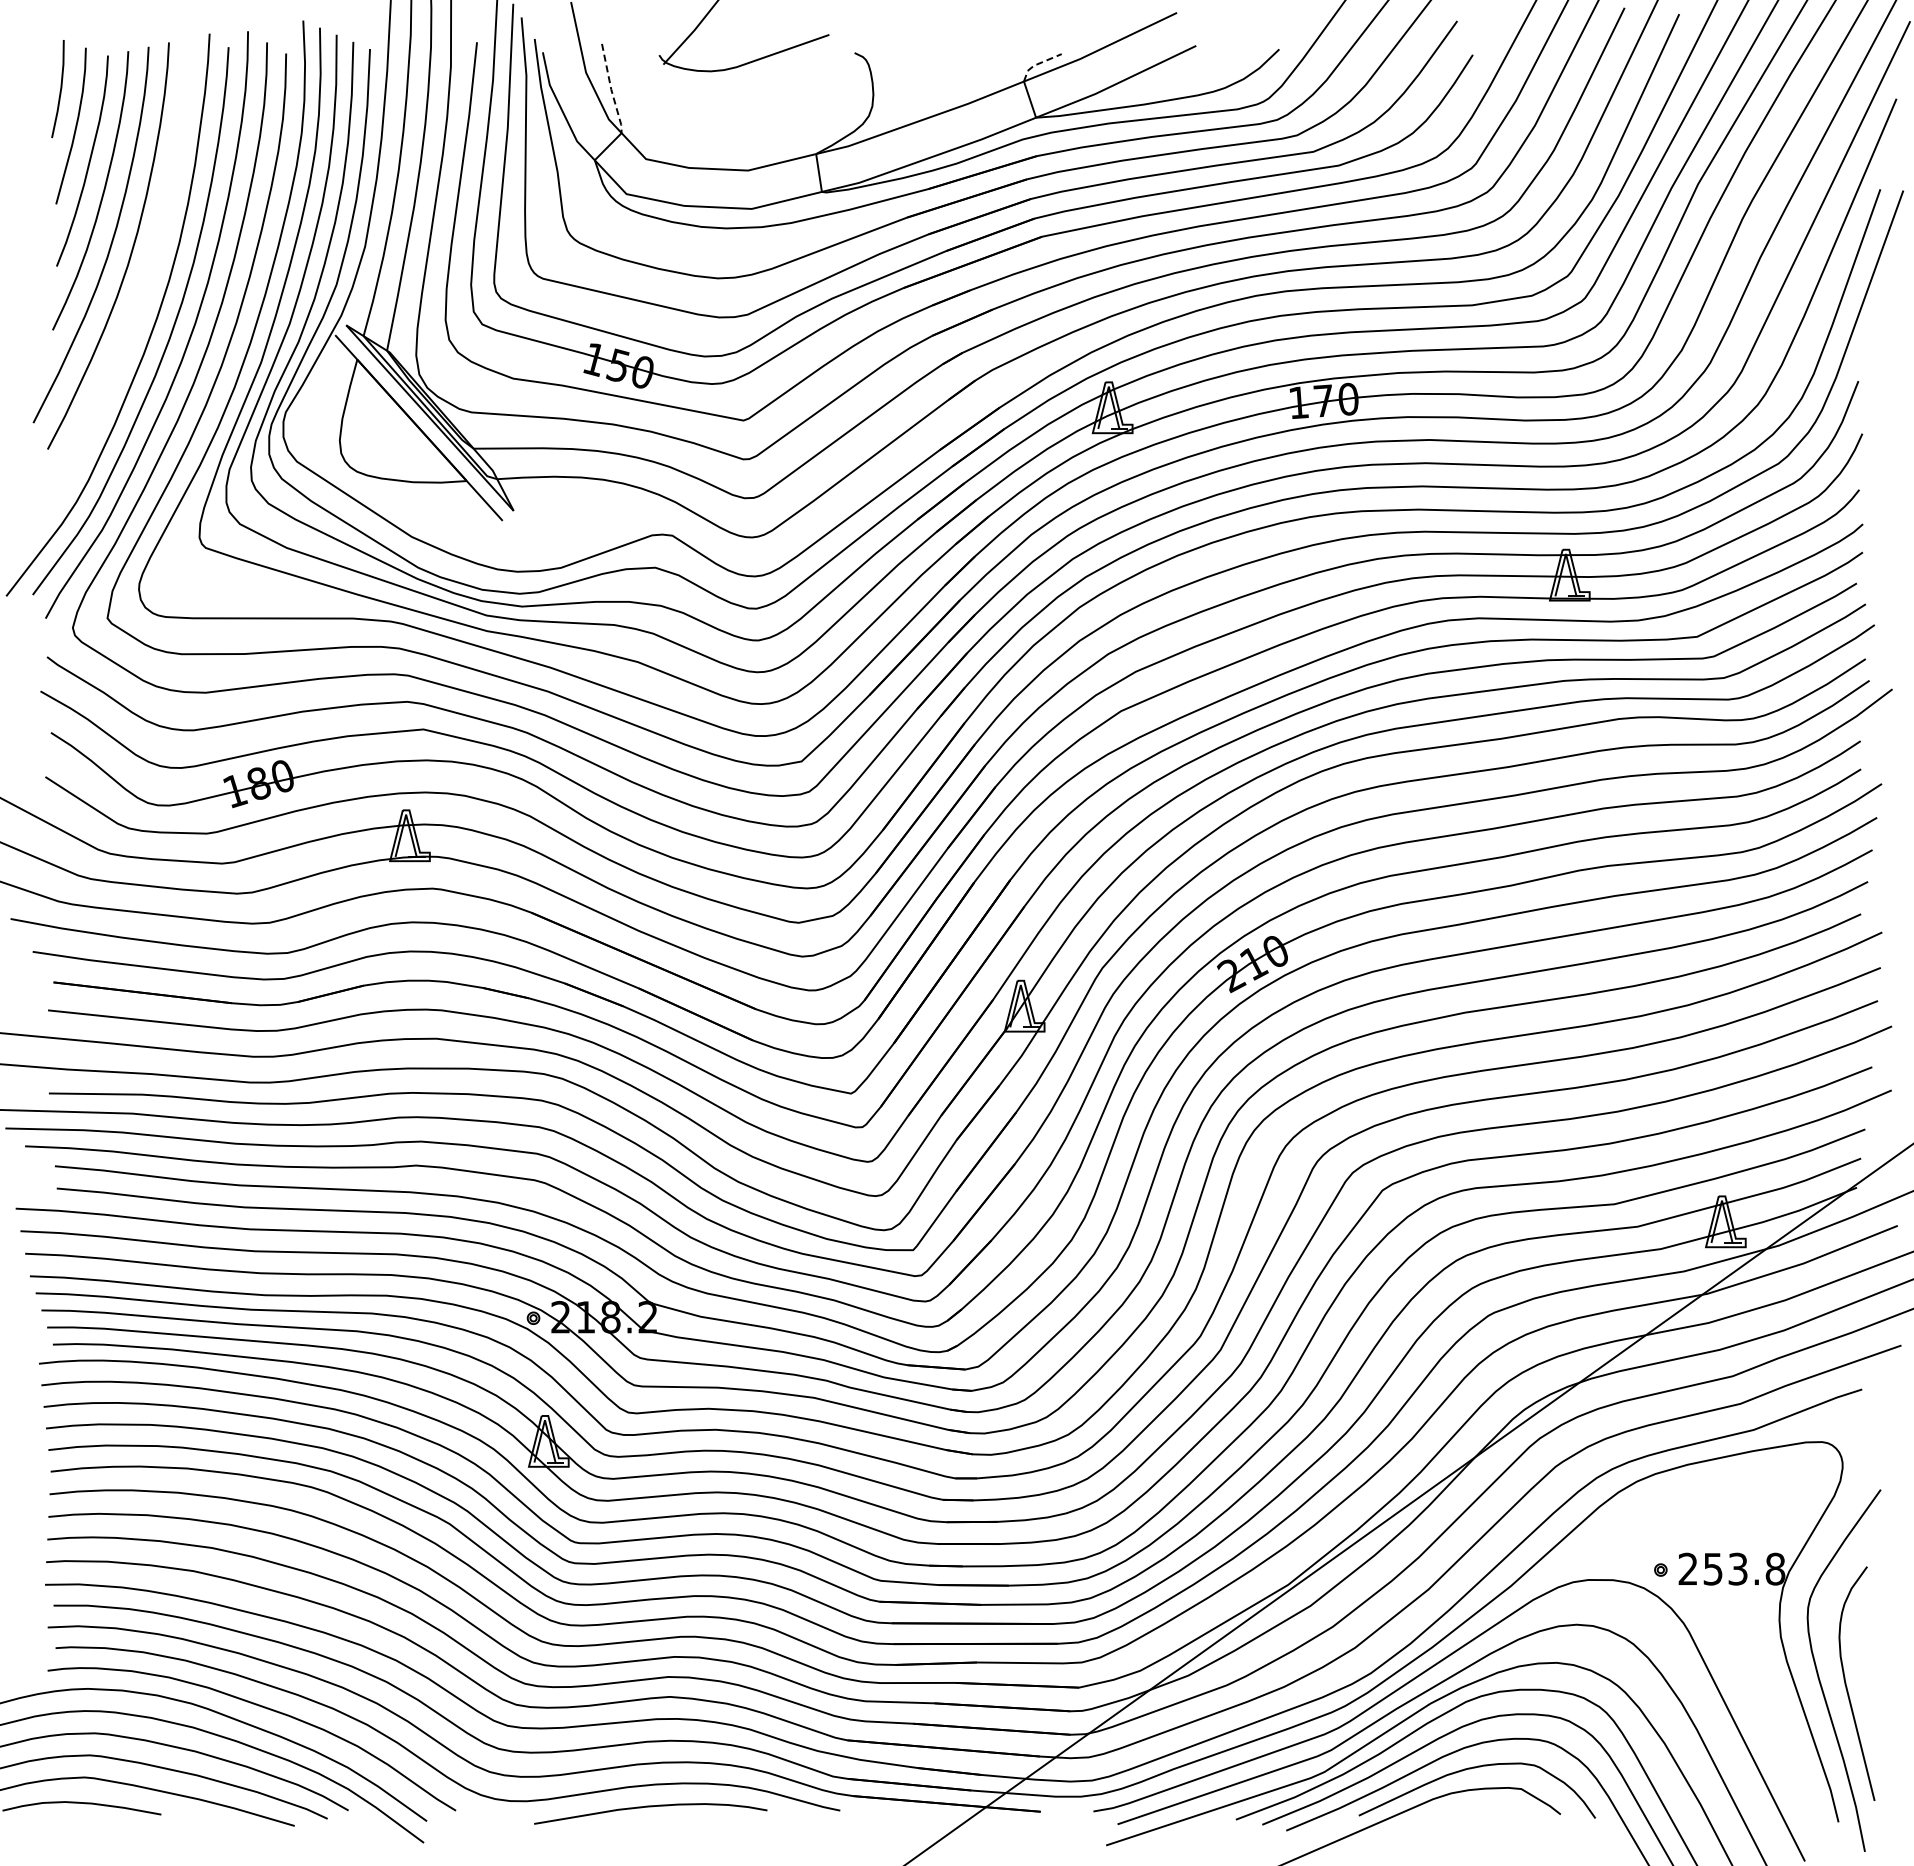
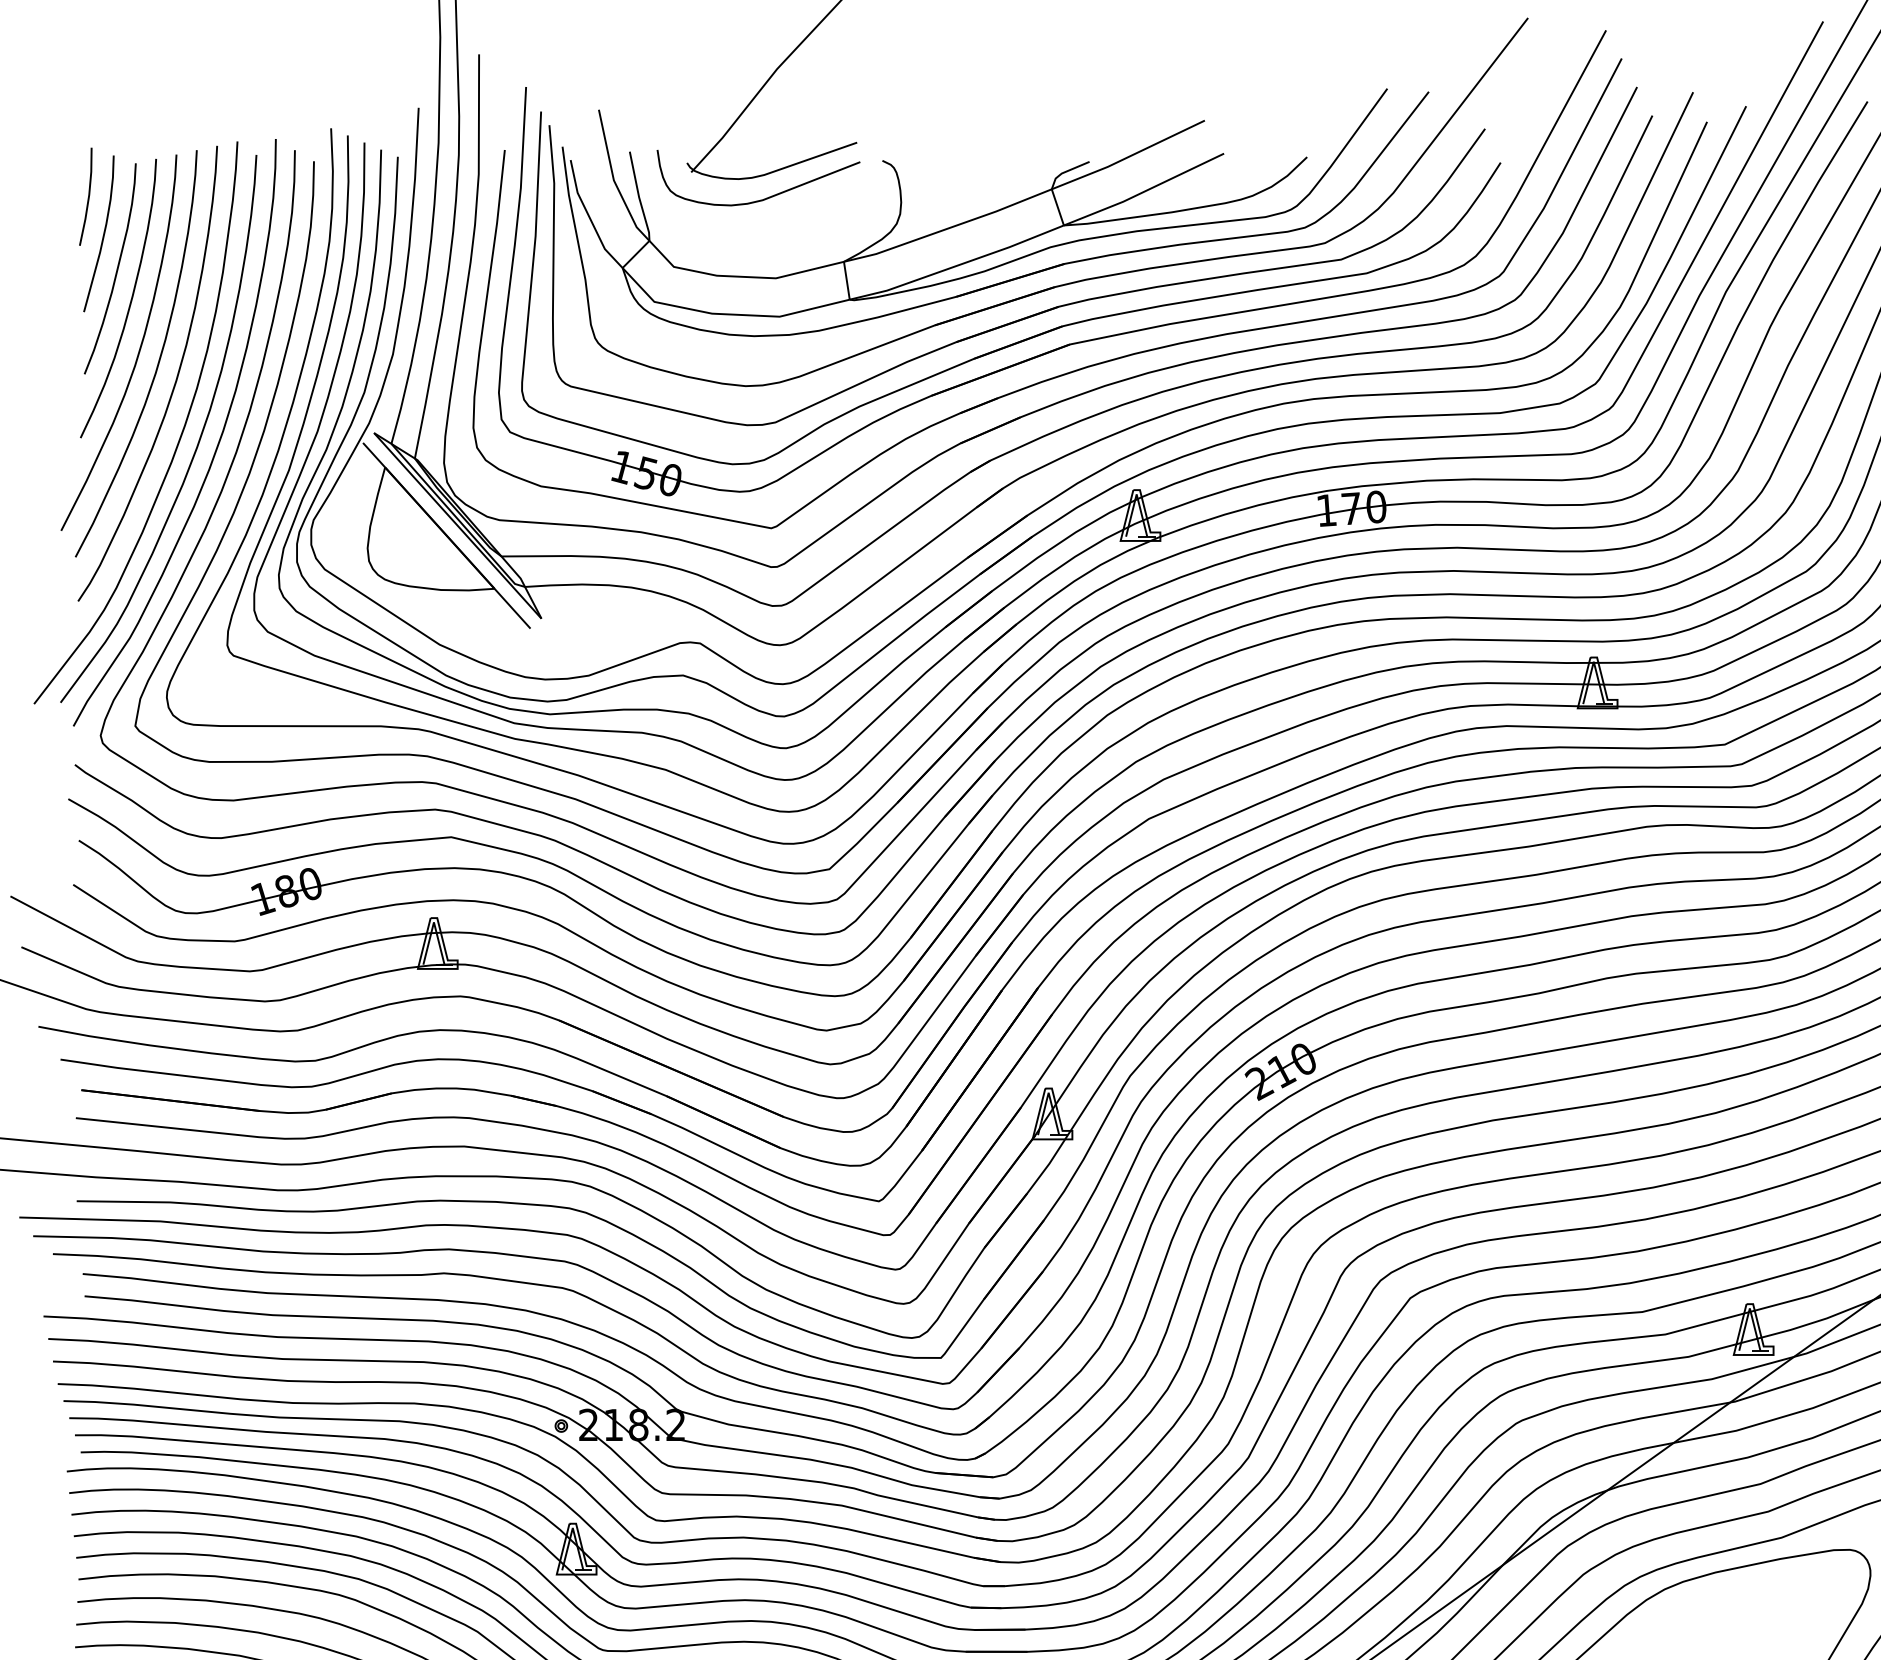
line: (1038, 63) -> (1066, 171), dashed -> solid
line: (611, 89) -> (639, 197), dashed -> solid
curve: (736, 90) -> (764, 198), added
curve: (146, 275) -> (174, 383), added

